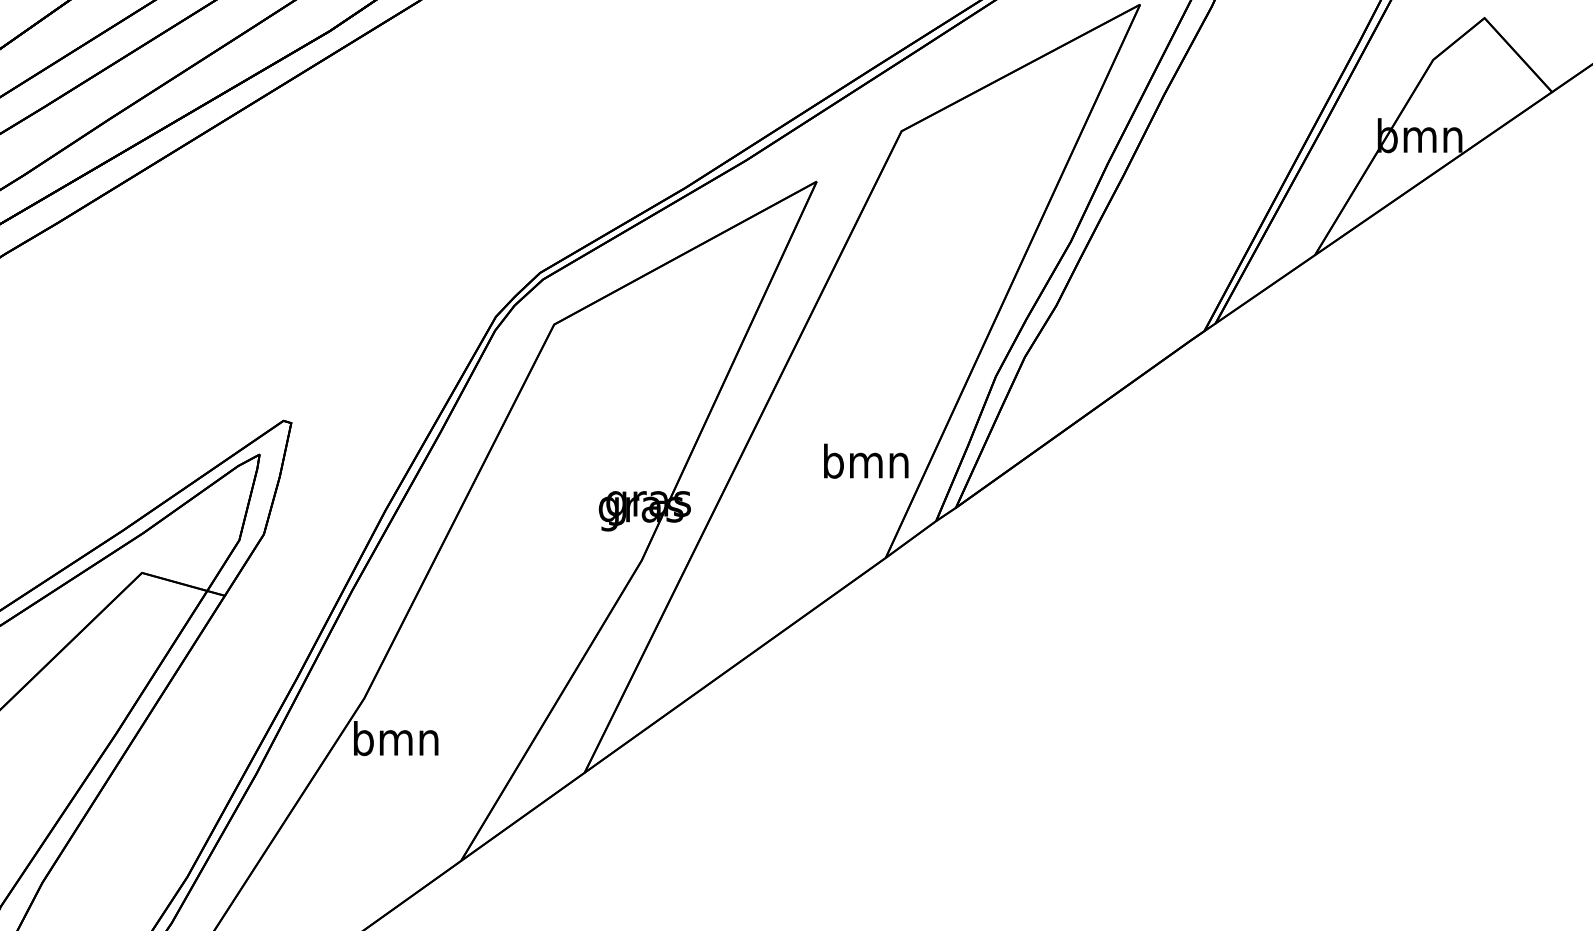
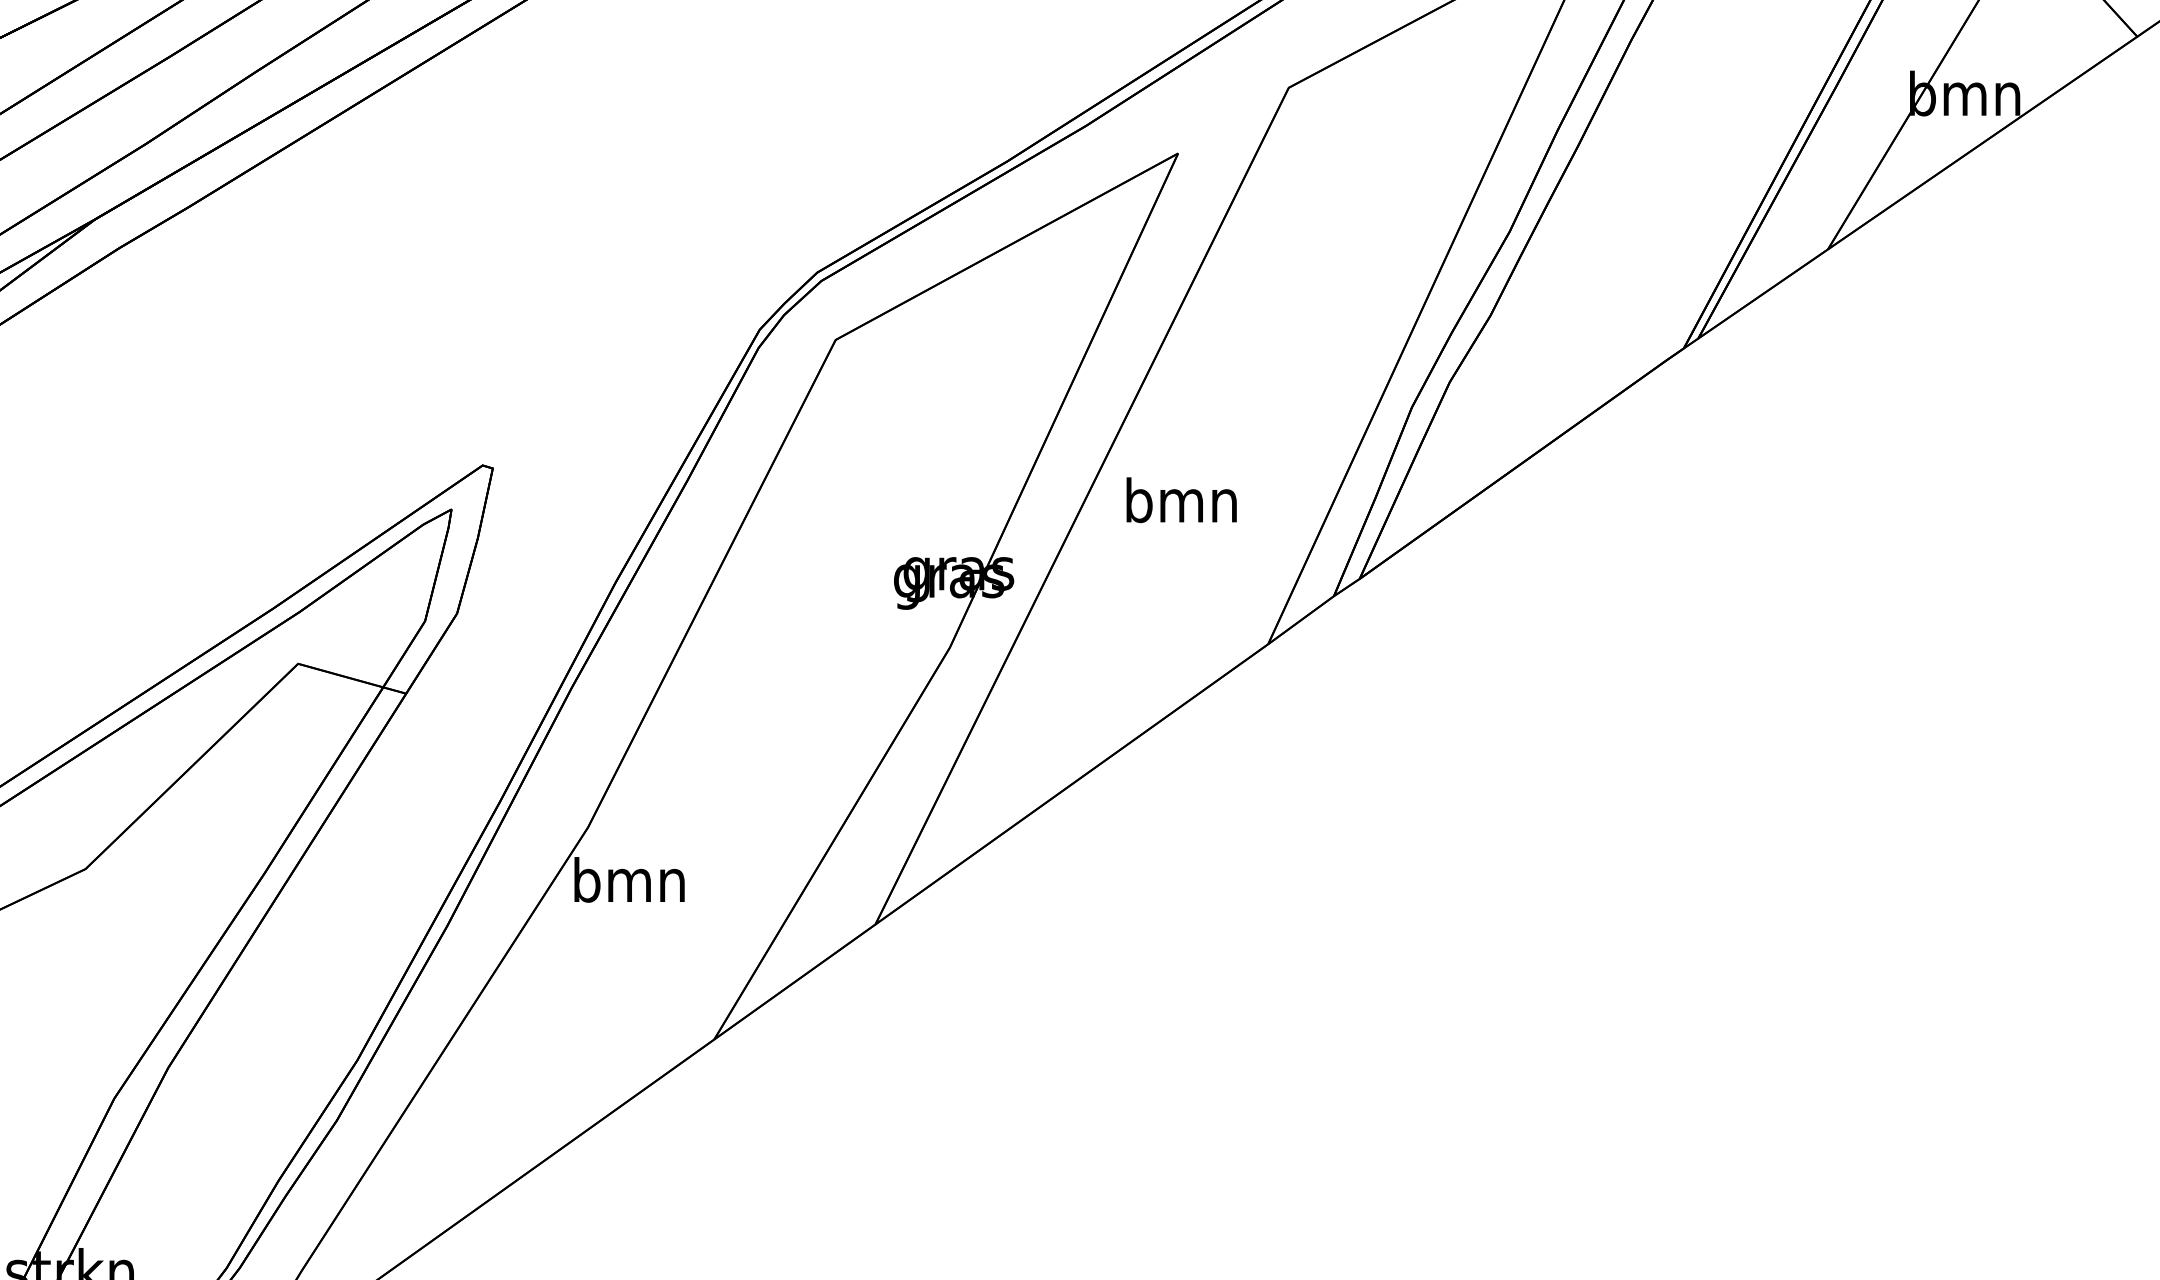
text: (866, 461) -> (1181, 500), moved

